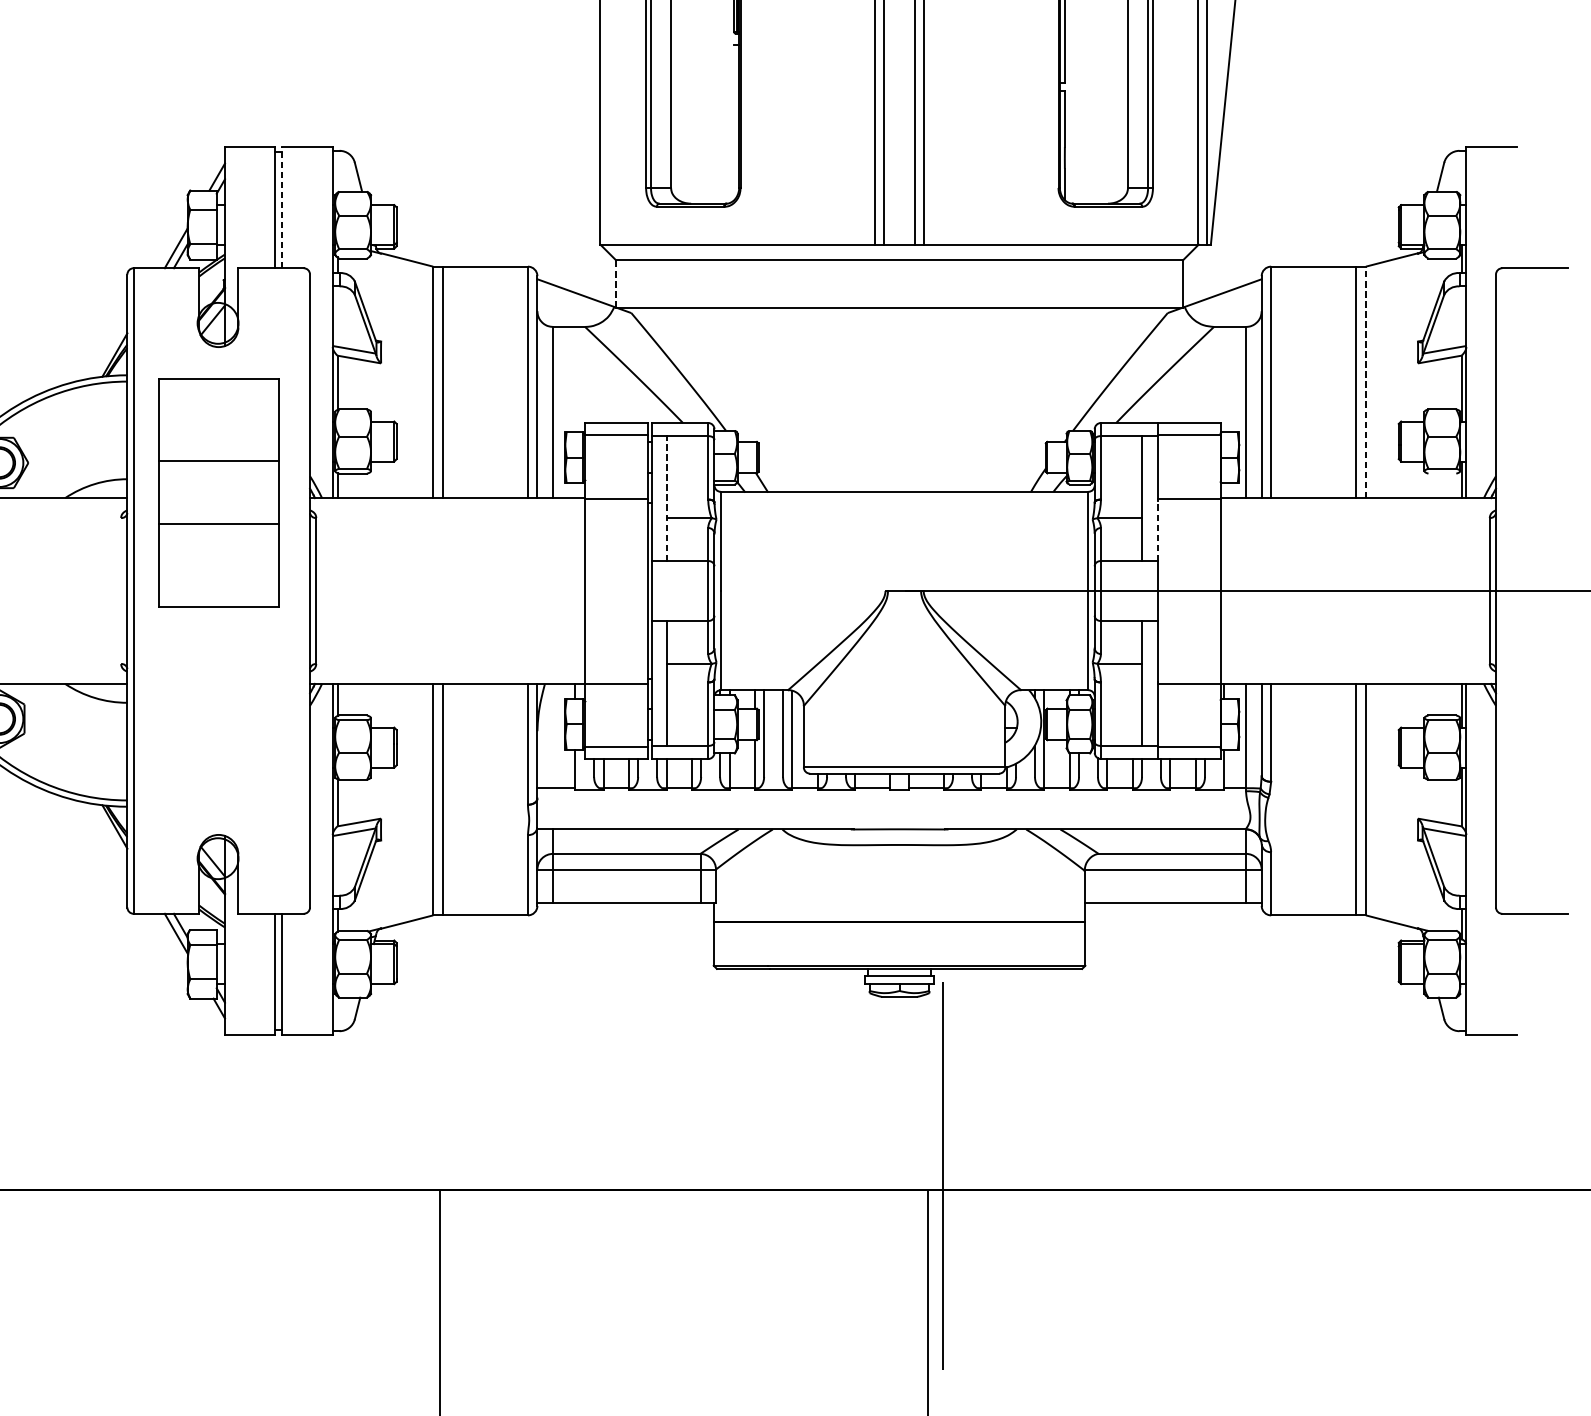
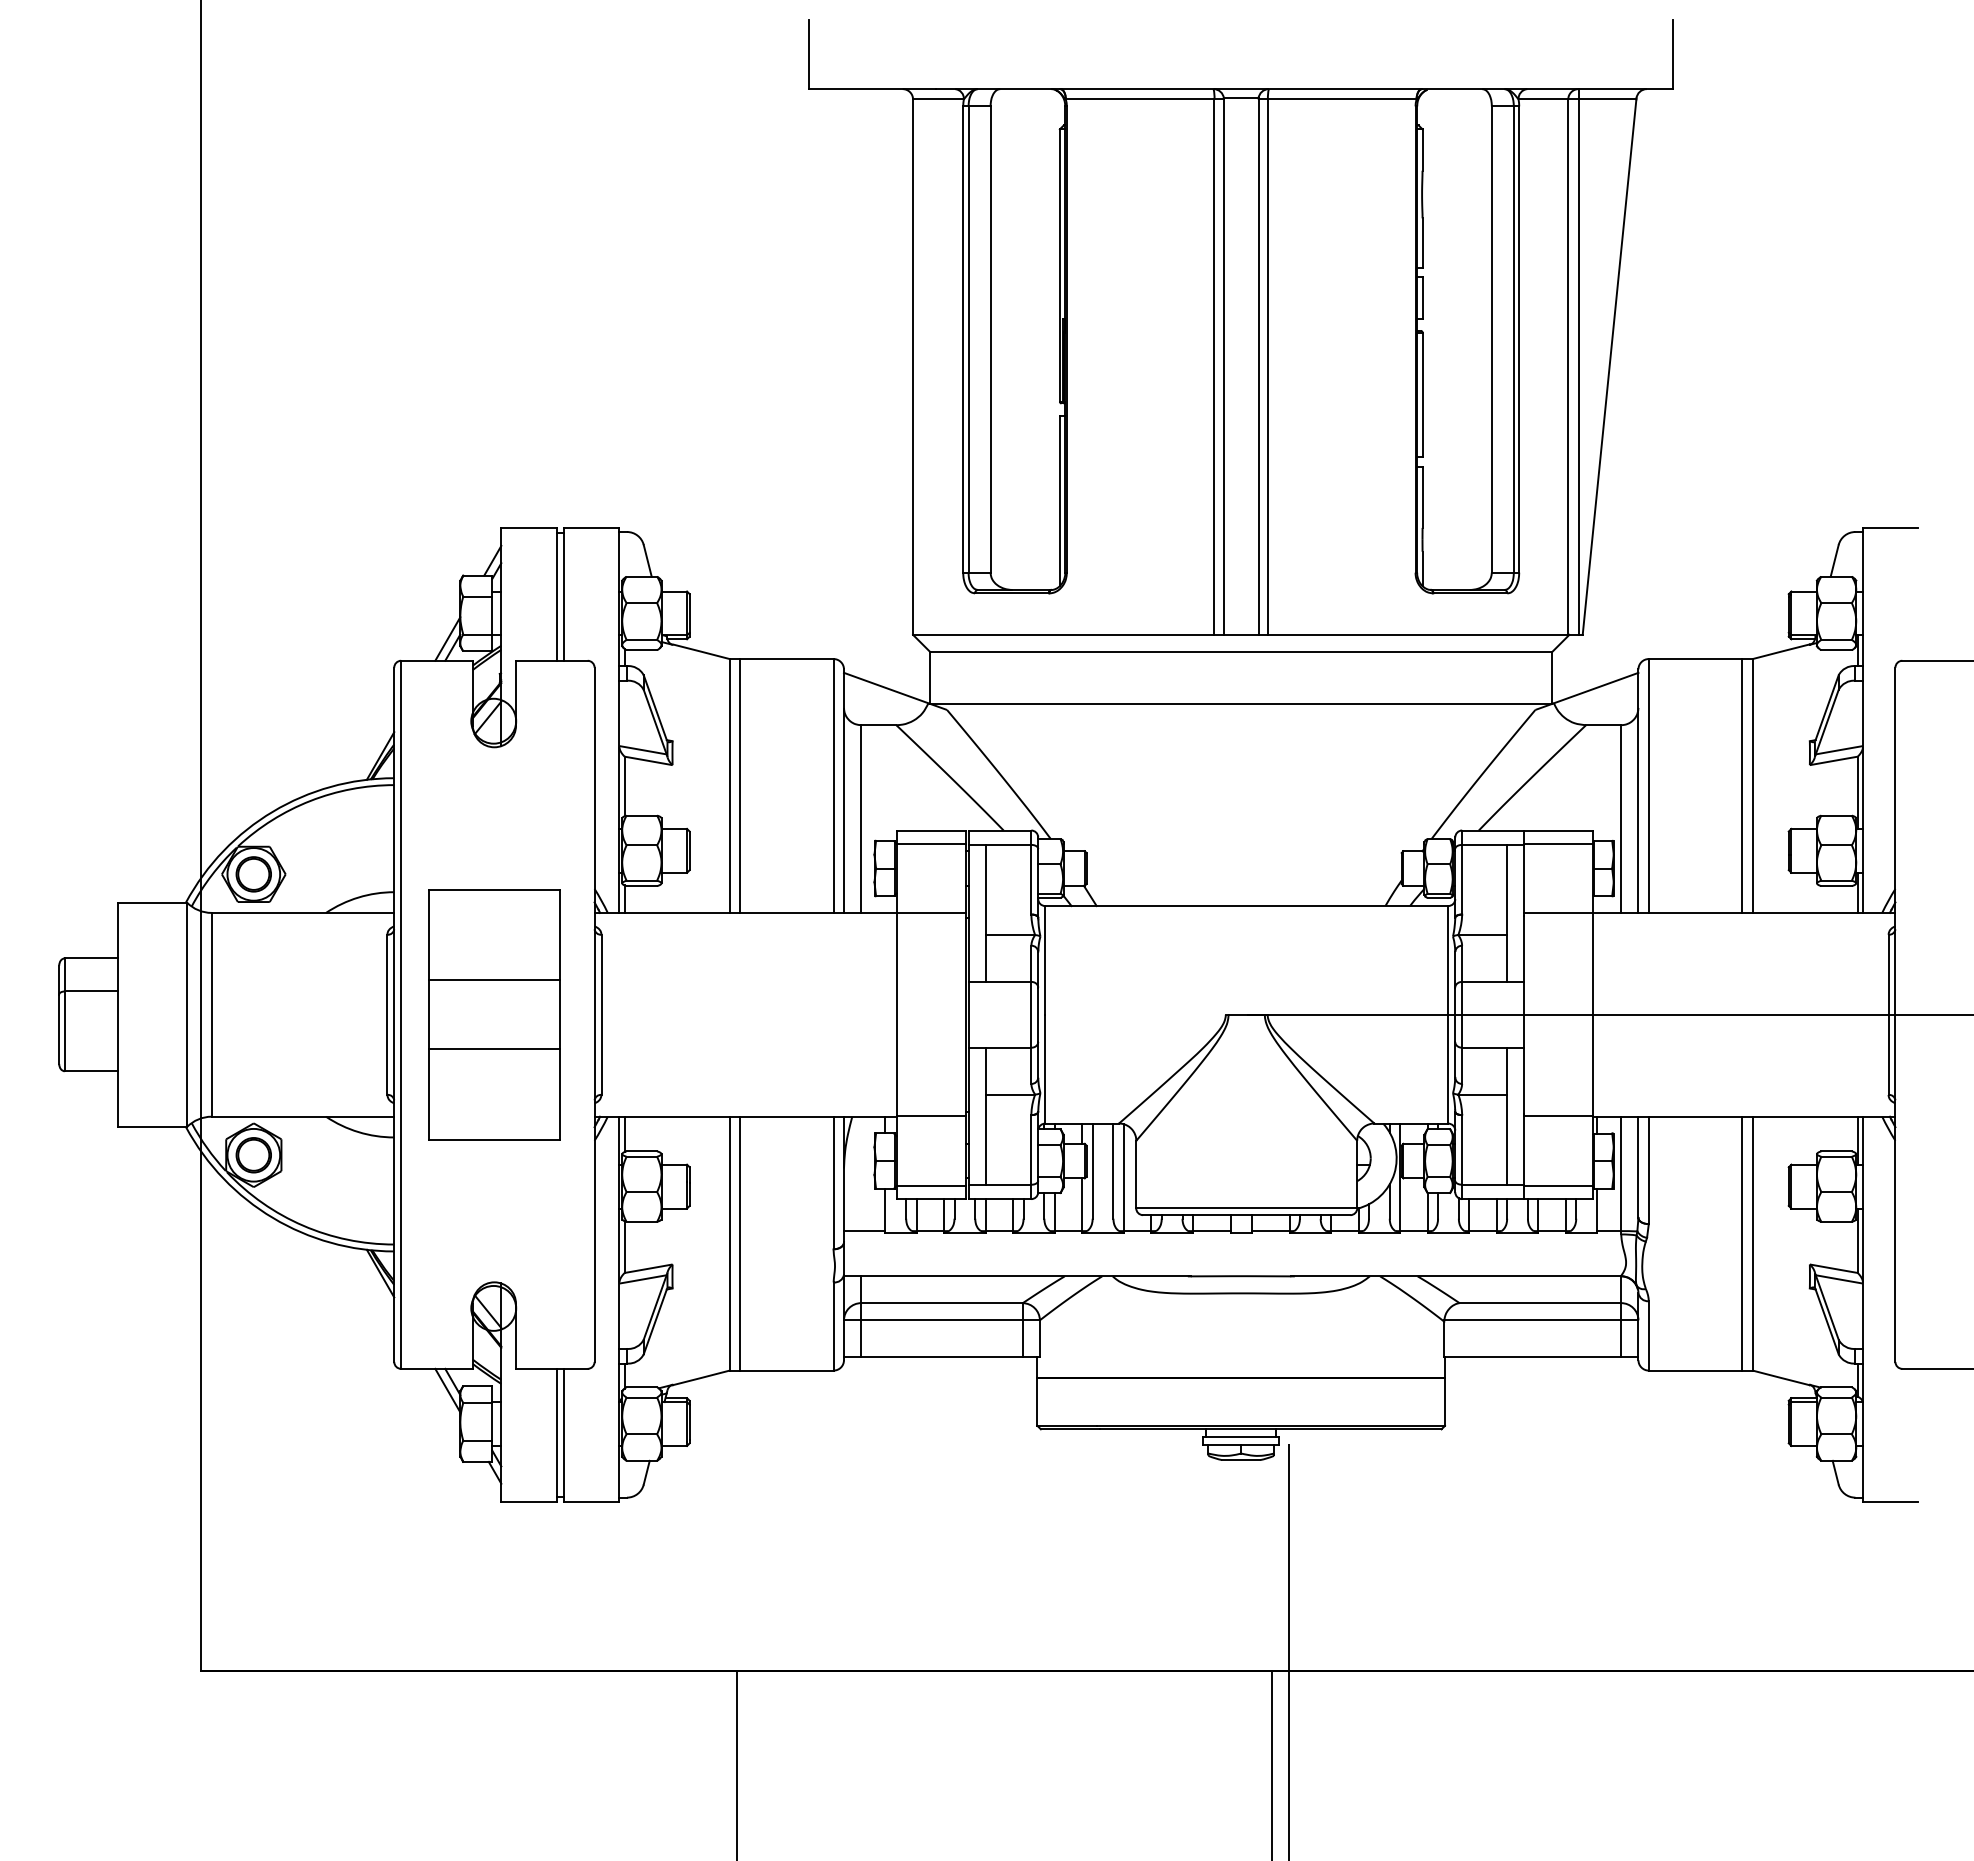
line: (733, 122) -> (1059, 500), added
line: (282, 206) -> (564, 593), dashed -> solid
line: (616, 284) -> (930, 678), dashed -> solid
line: (1365, 381) -> (1752, 785), dashed -> solid
line: (1442, 474) -> (1836, 886), added
part: (218, 492) -> (494, 1014), moved
line: (667, 497) -> (986, 912), dashed -> solid
line: (1157, 530) -> (1524, 948), dashed -> solid
line: (121, 590) -> (387, 1014), added

